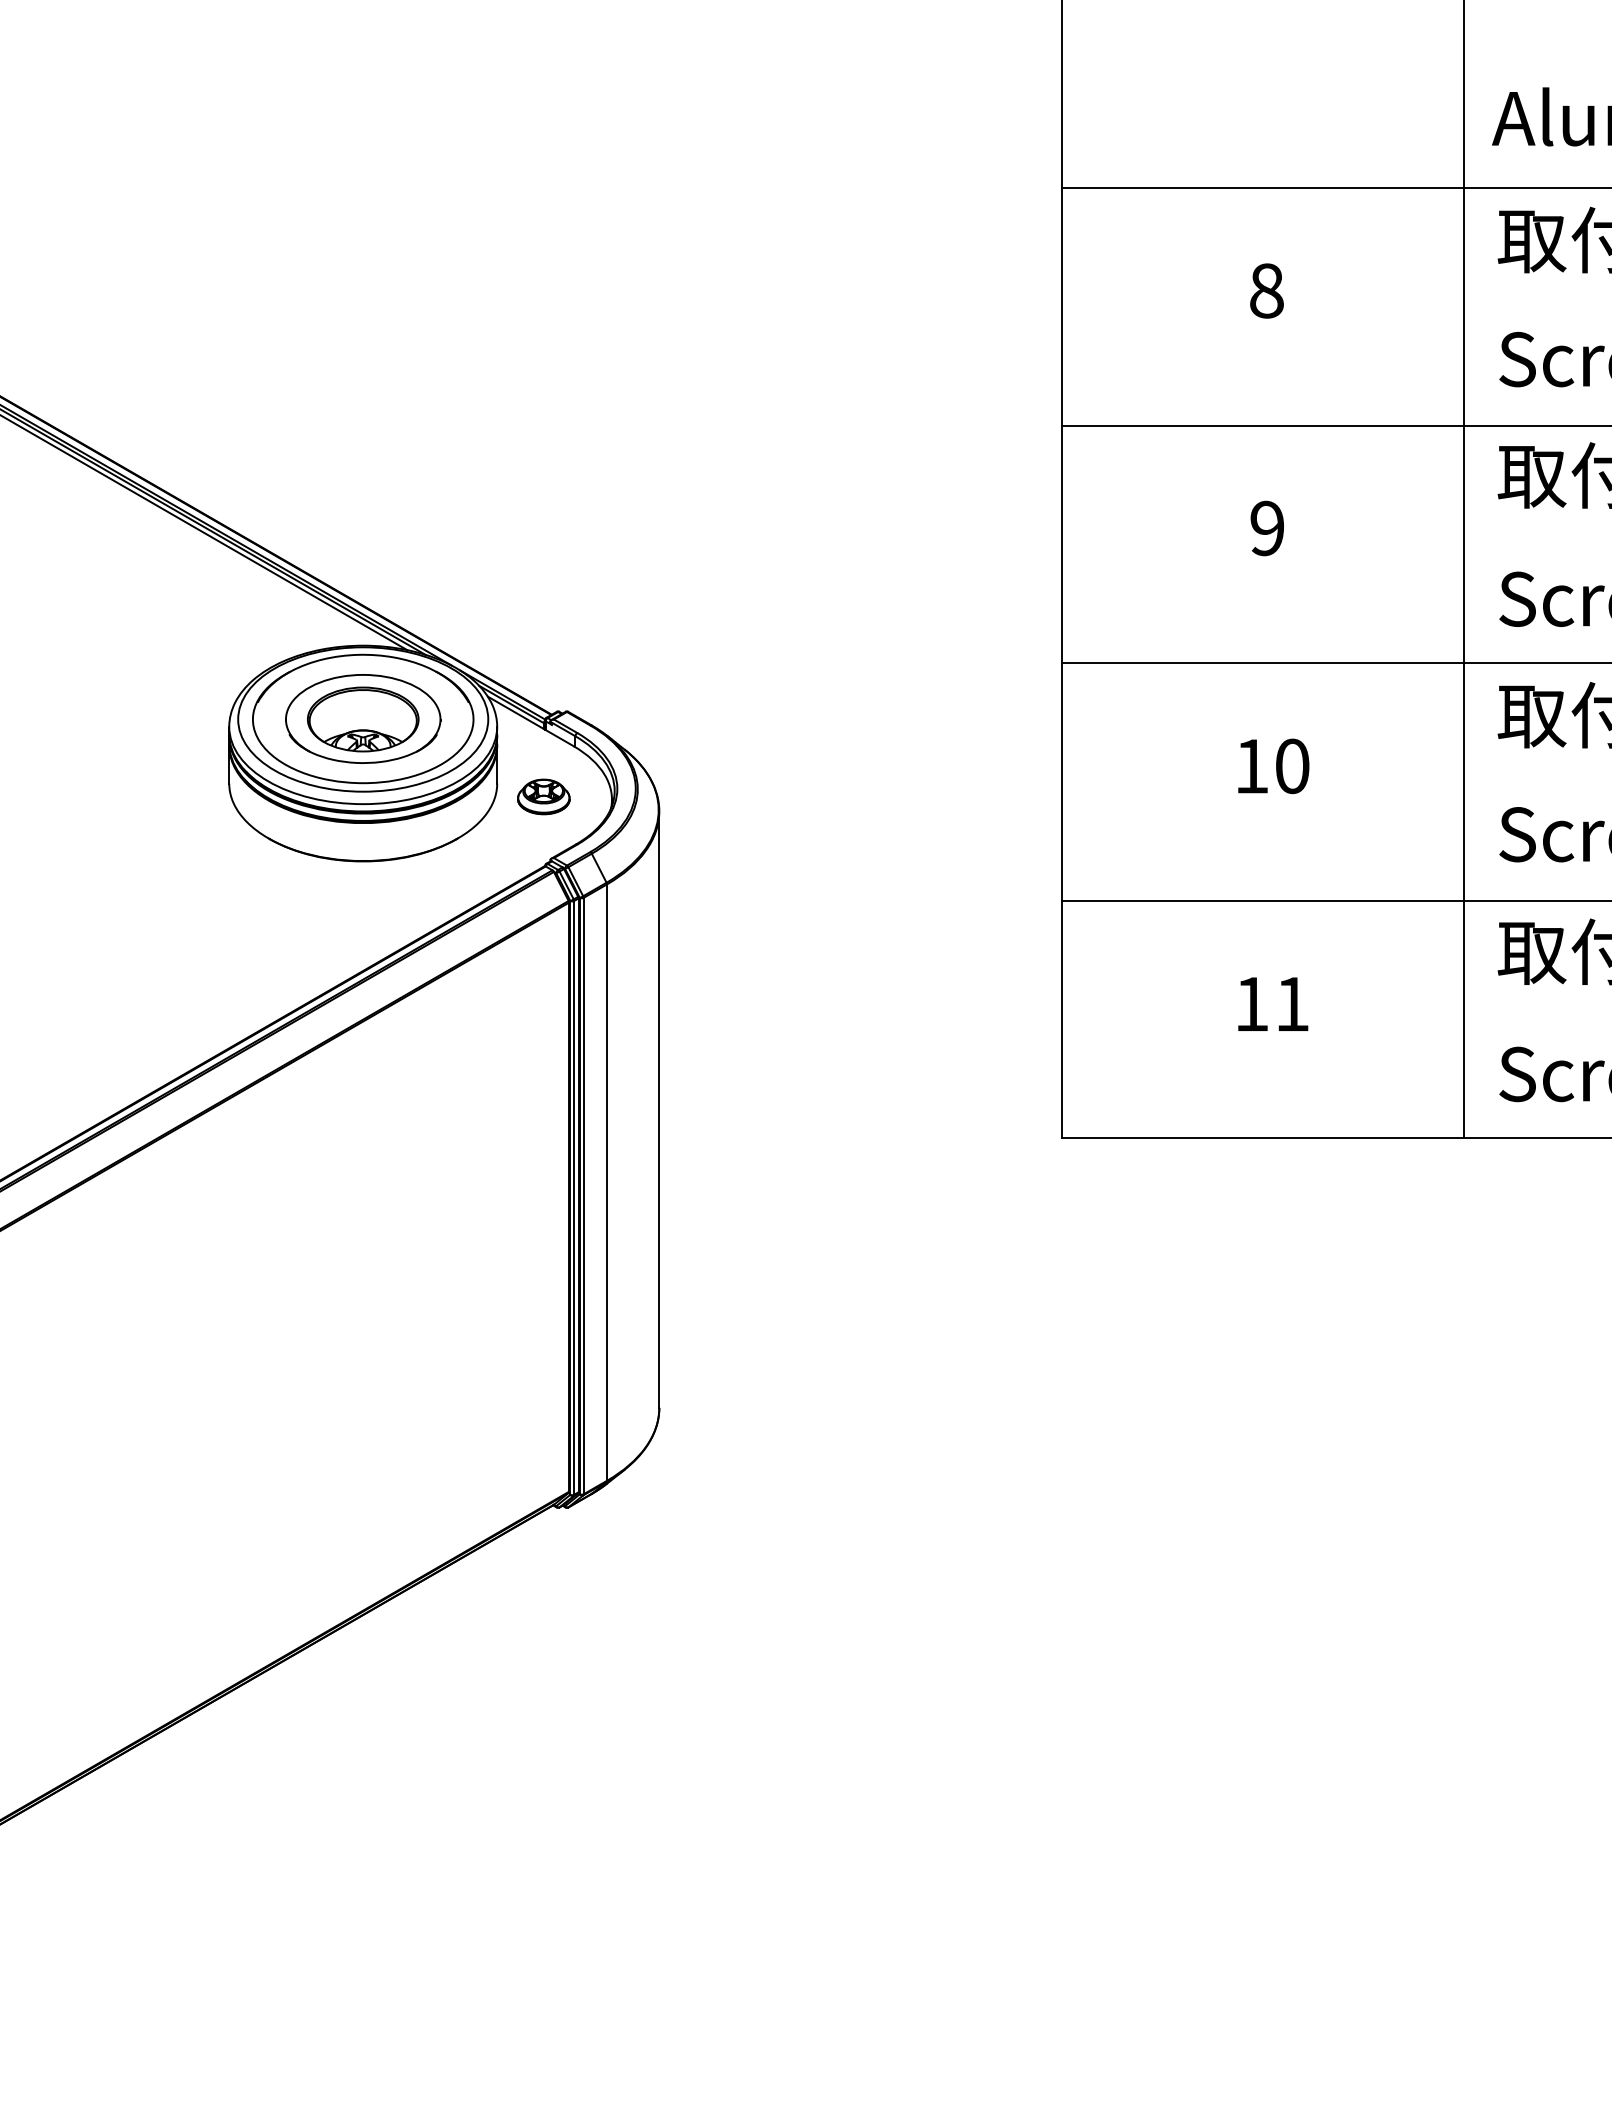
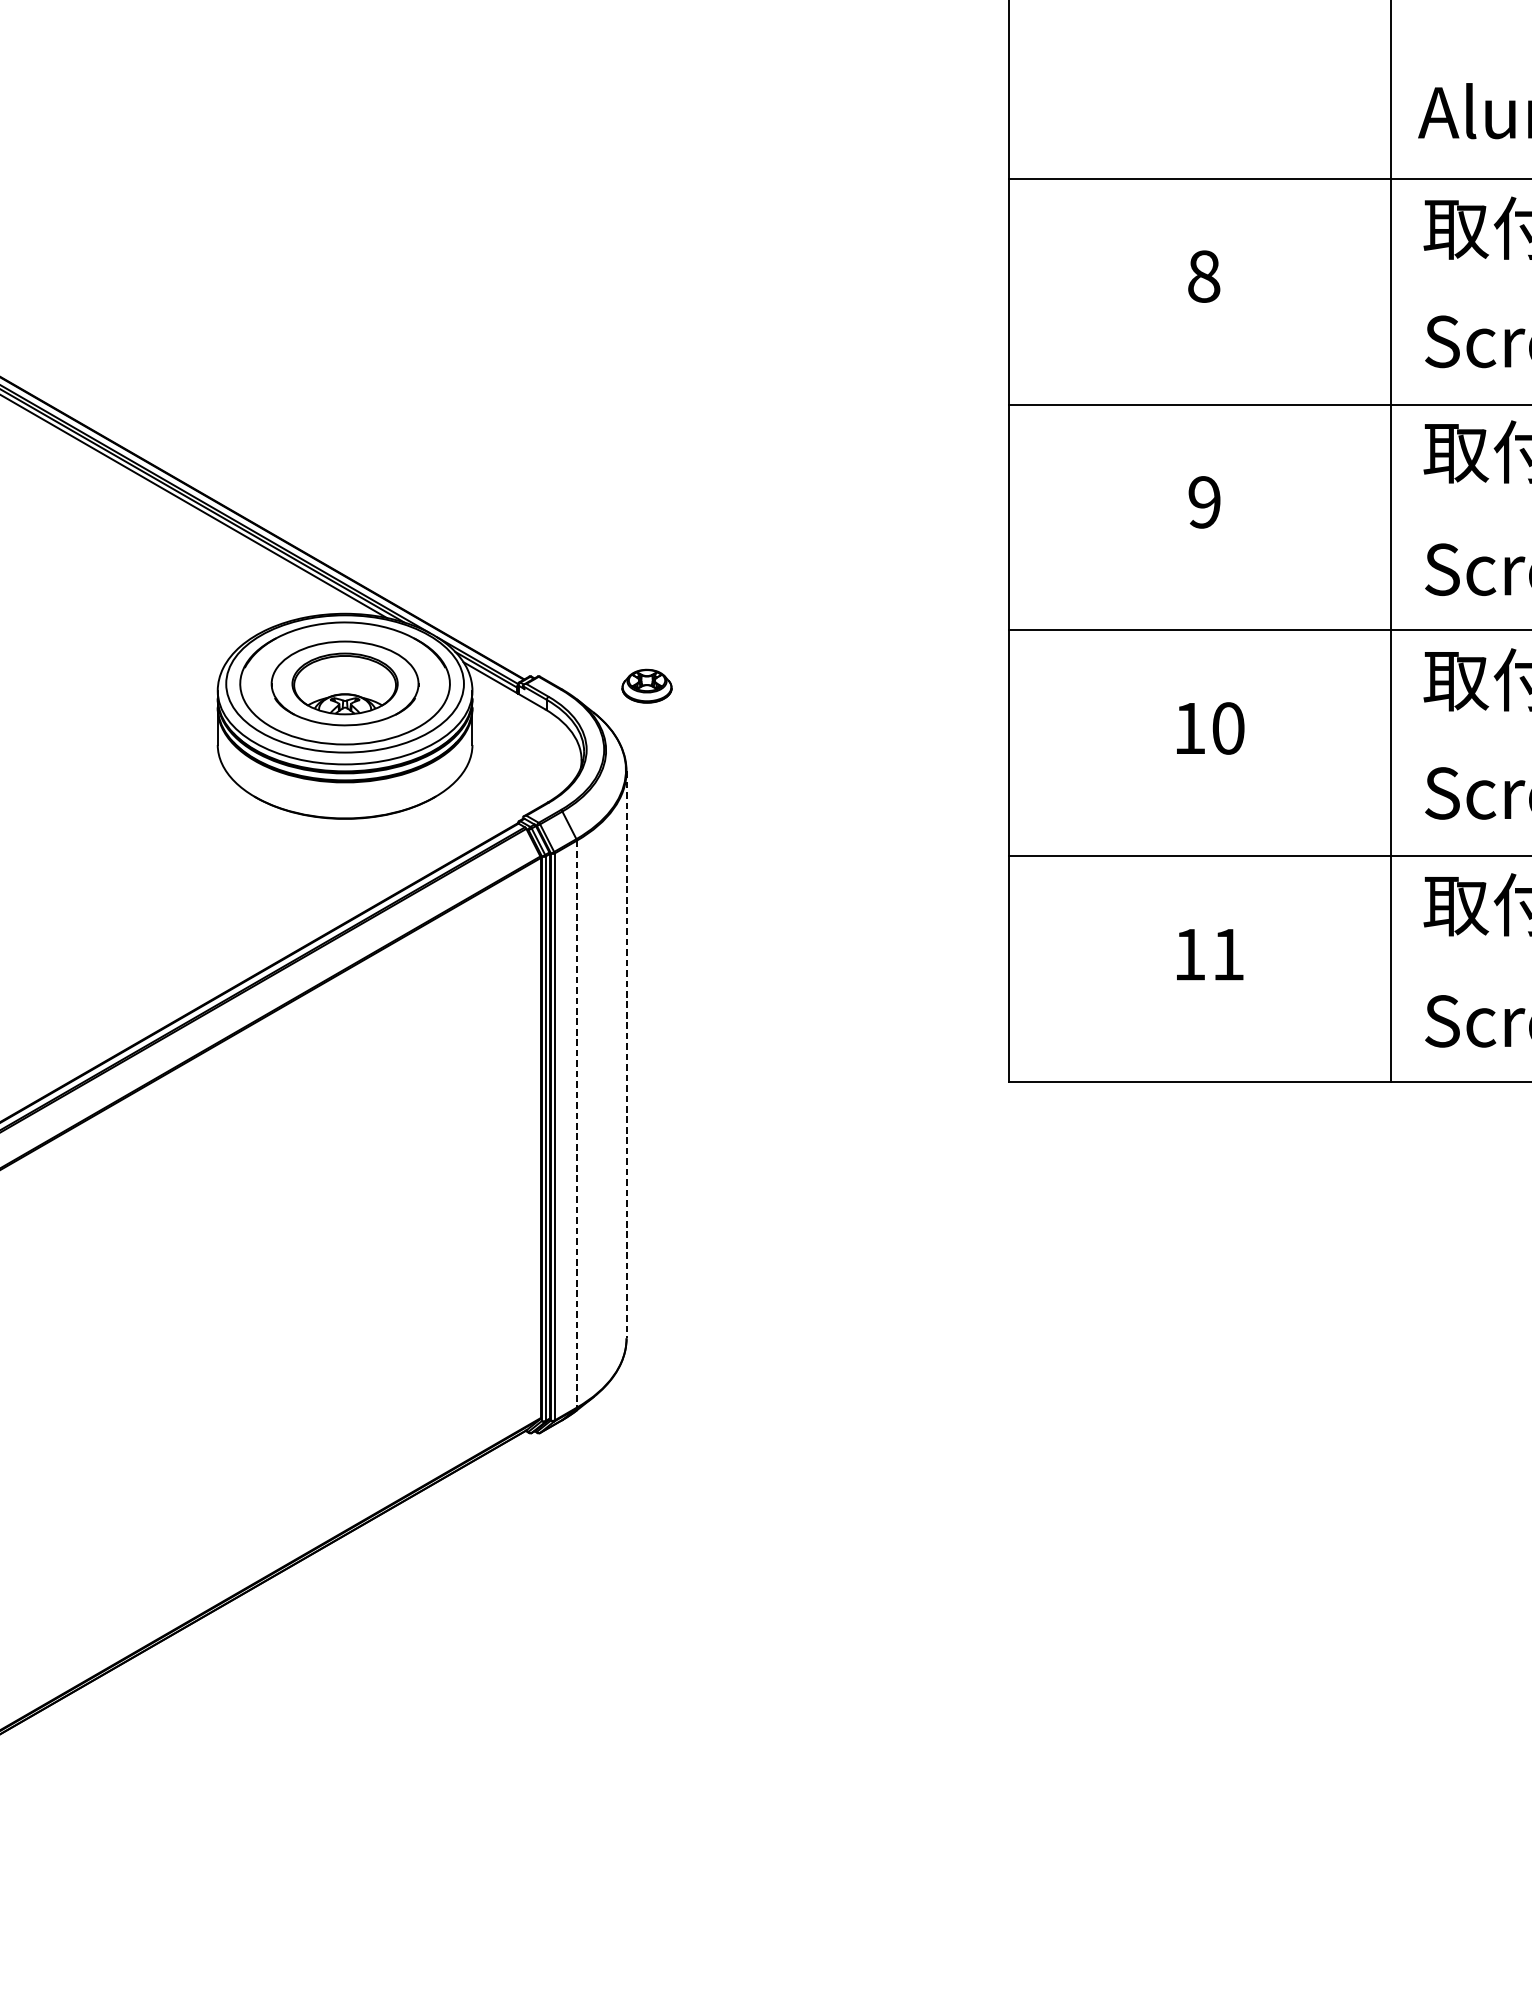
part: (543, 796) -> (646, 685), moved
line: (659, 1110) -> (626, 1055), solid -> dashed
line: (607, 1183) -> (577, 1125), solid -> dashed

